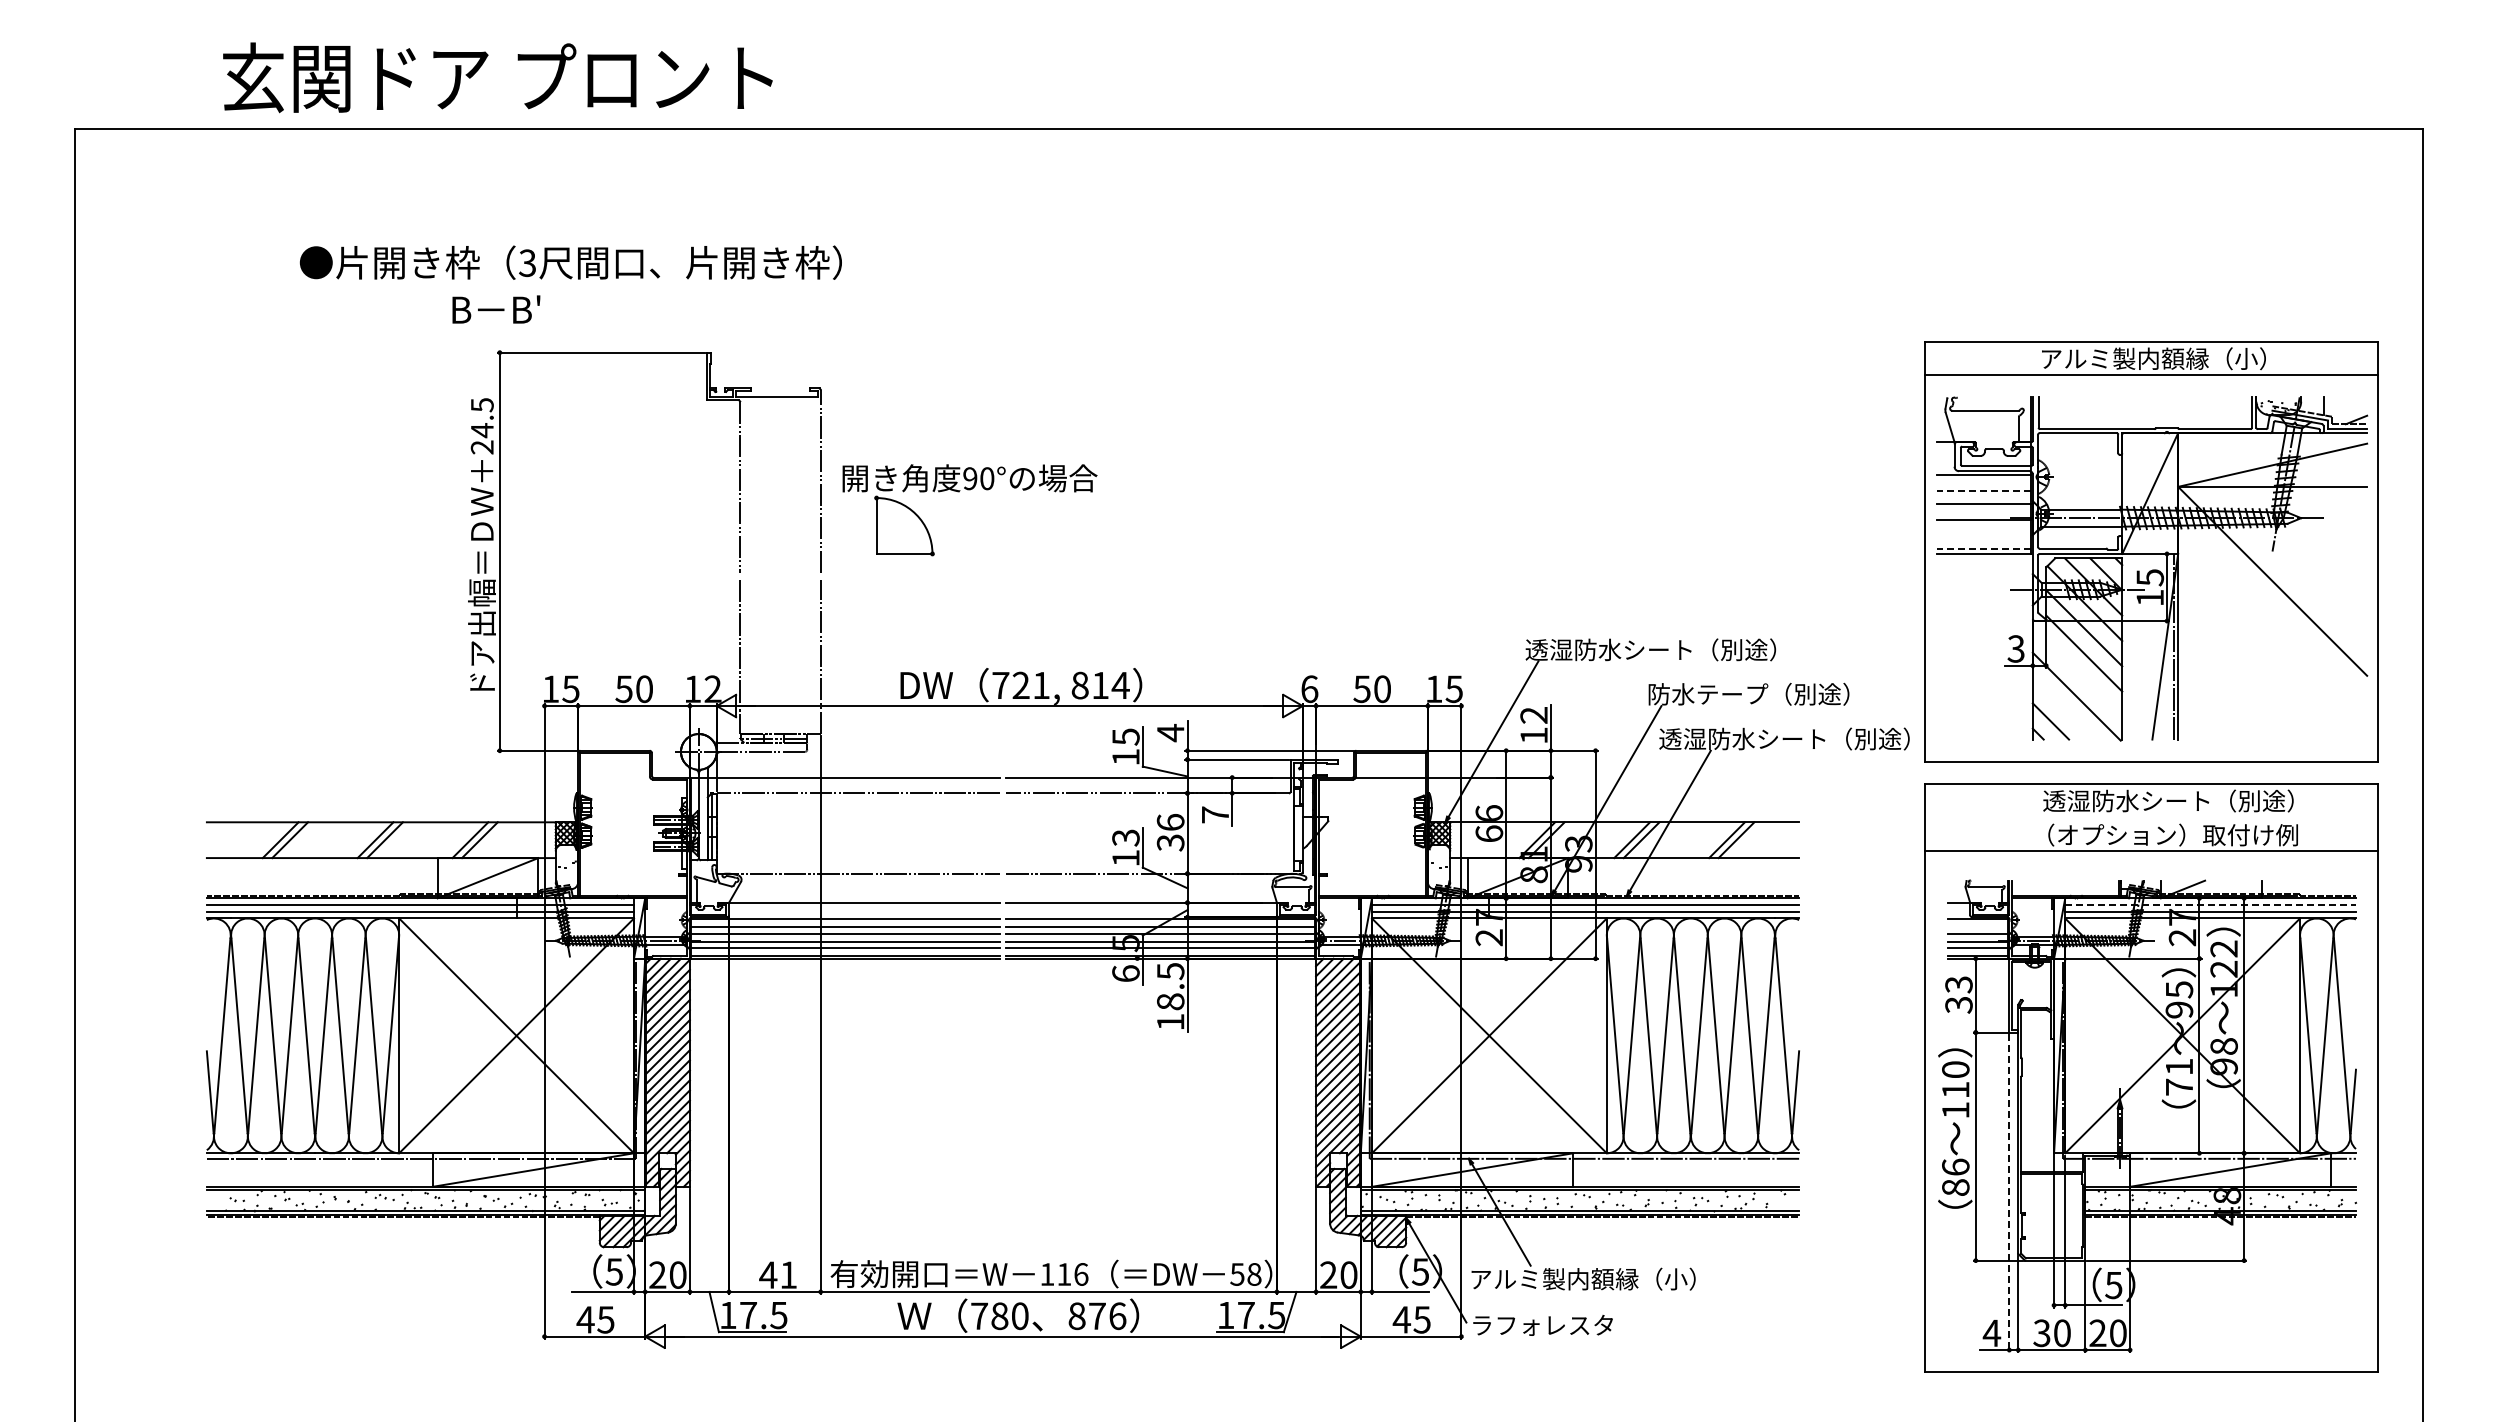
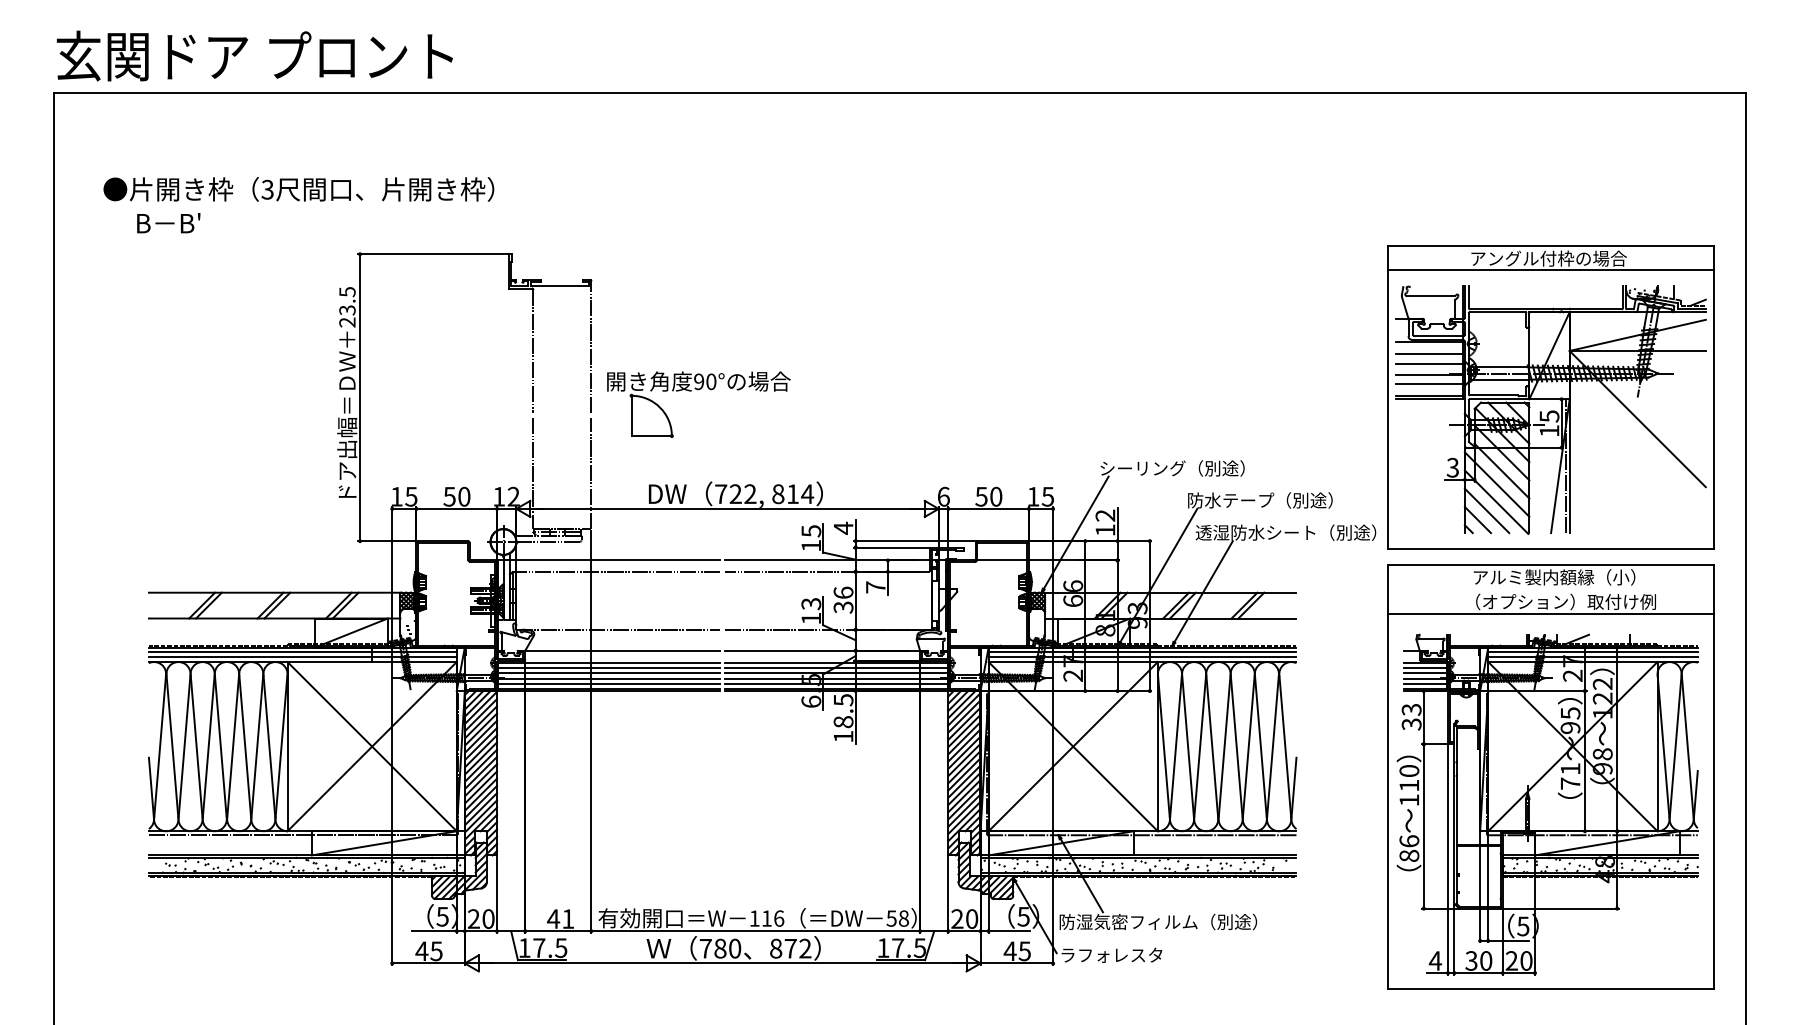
text: (497, 77) -> (254, 55), moved
text: (570, 262) -> (298, 189), moved
text: (496, 309) -> (168, 223), moved
text: (2165, 358) -> (1560, 258), アルミ製内額縁（小） -> アングル付枠の場合
text: (481, 430) -> (346, 310), 24.5 -> 23.5
part: (969, 490) -> (698, 390), moved
line: (1983, 490) -> (1429, 353), dashed -> solid
line: (1983, 533) -> (1429, 384), added
line: (1983, 549) -> (1429, 396), dashed -> solid
text: (1650, 649) -> (1189, 468), 透湿防水シート（別途） -> シーリング（別途）
line: (2077, 671) -> (1497, 484), added
text: (1041, 684) -> (750, 493), 721, -> 722,
line: (2063, 708) -> (1487, 510), added
text: (2168, 800) -> (1562, 577), 透湿防水シート（別途） -> アルミ製内額縁（小）
line: (2211, 905) -> (1593, 652), dashed -> solid
line: (1977, 927) -> (1425, 668), added
line: (2009, 1193) -> (1448, 860), dashed -> solid
text: (1607, 1278) -> (1158, 921), アルミ製内額縁（小） -> 防湿気密フィルム（別途）
text: (1117, 1316) -> (805, 948), 876 -> 872

